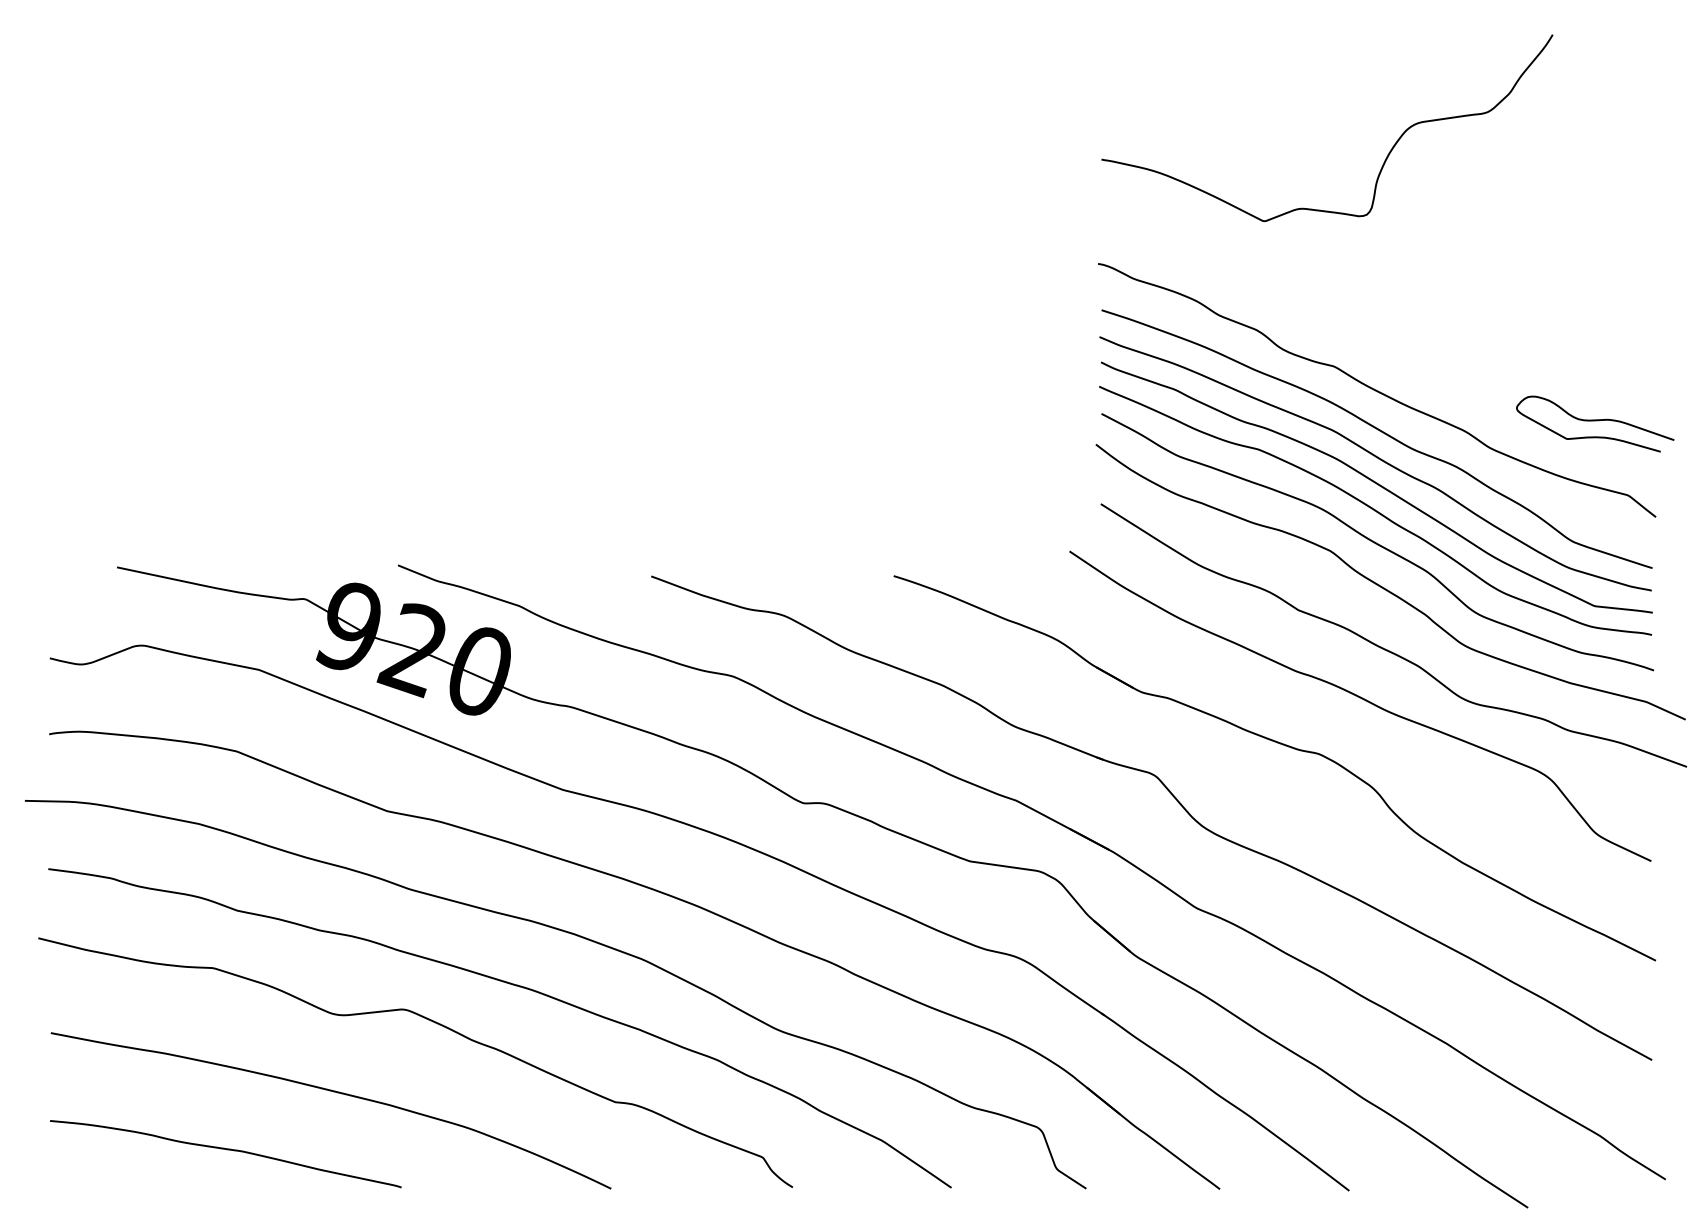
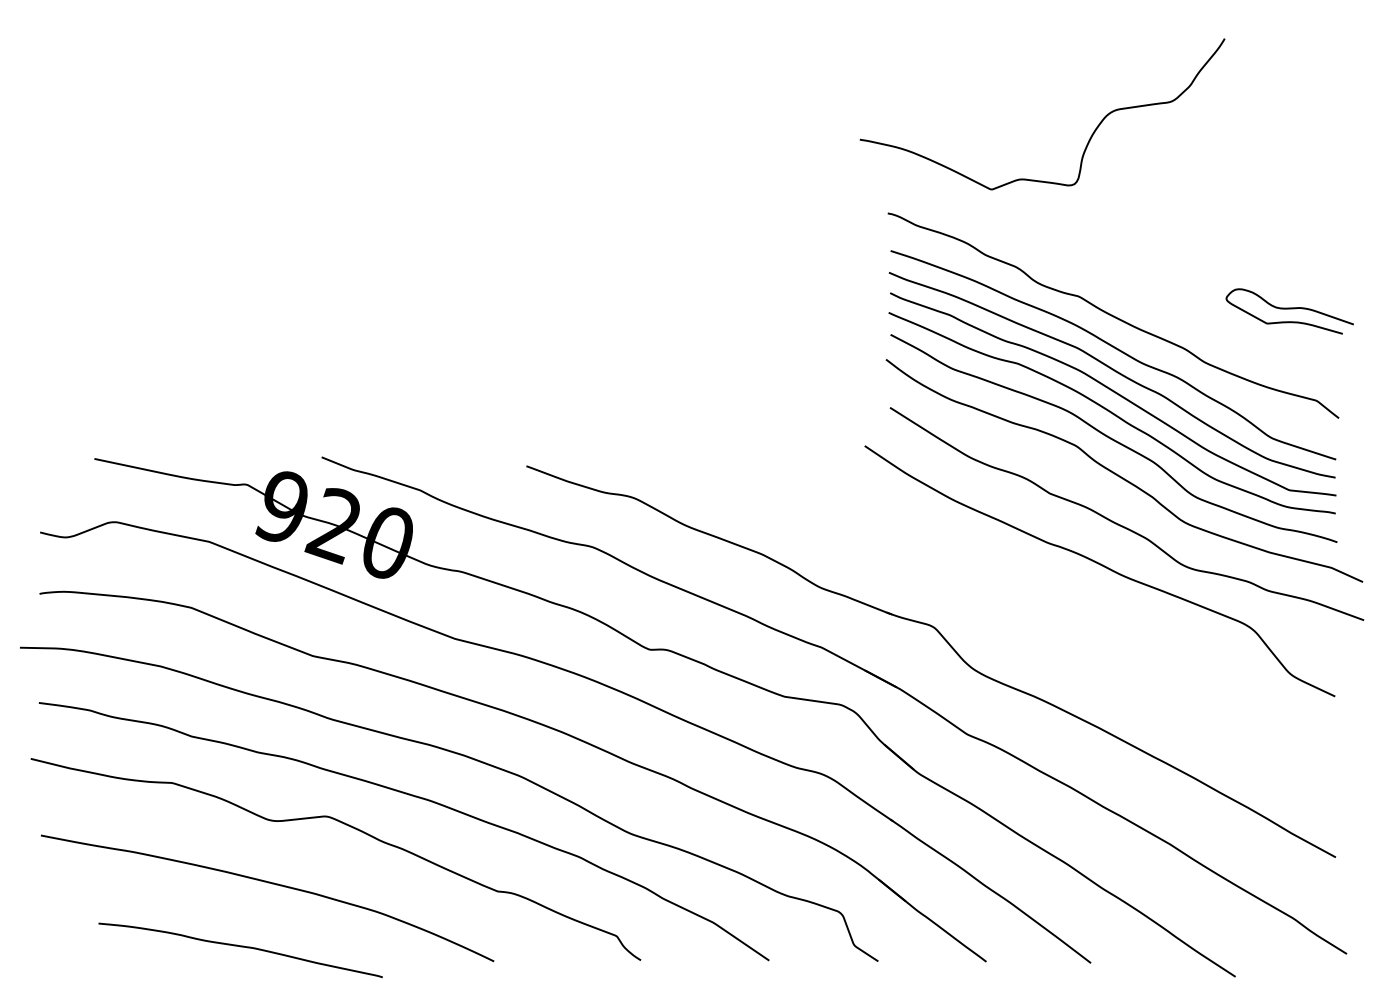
curve: (1385, 158) -> (1089, 138), moved
curve: (1595, 421) -> (1290, 309), moved
part: (1282, 745) -> (1036, 602), removed
curve: (227, 1150) -> (242, 947), moved

